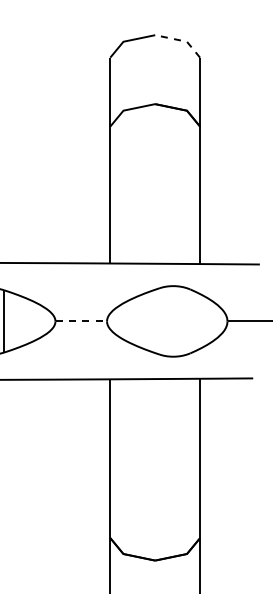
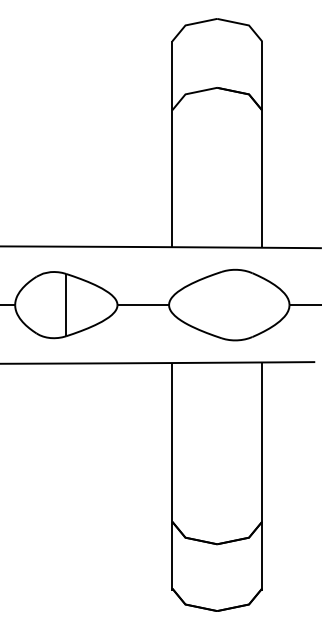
line: (181, 40) -> (243, 24), dashed -> solid
line: (81, 321) -> (143, 305), dashed -> solid

